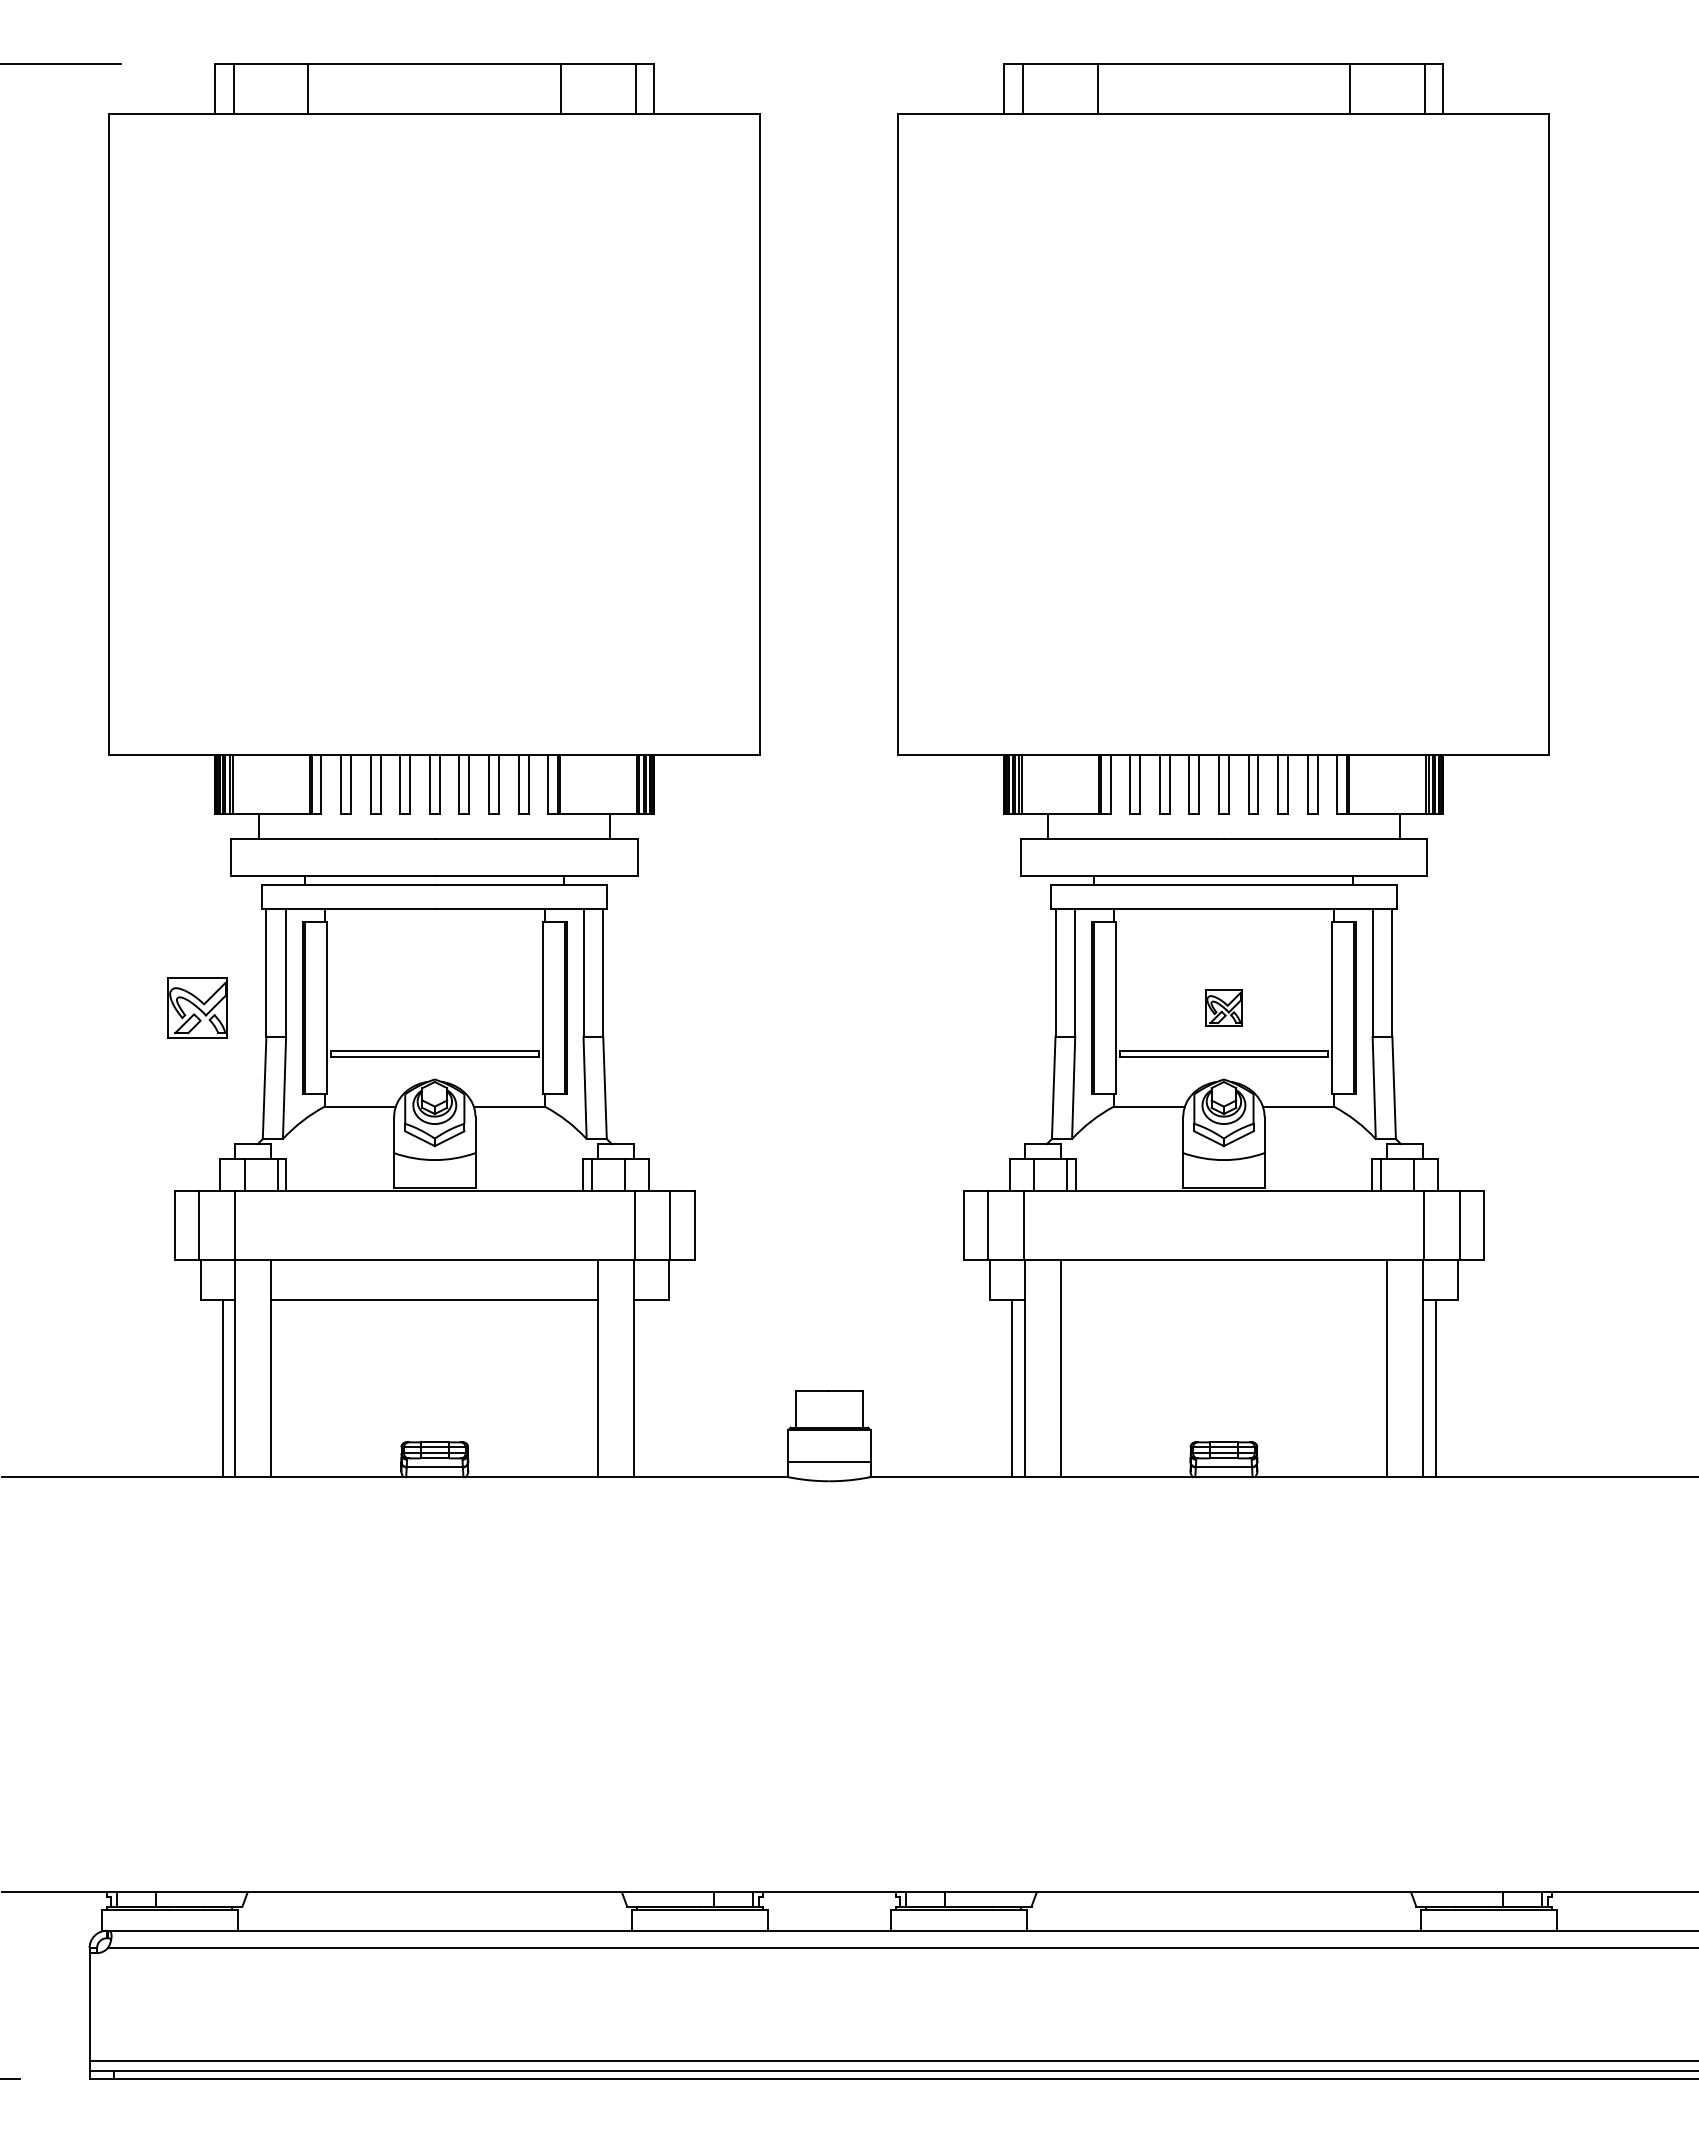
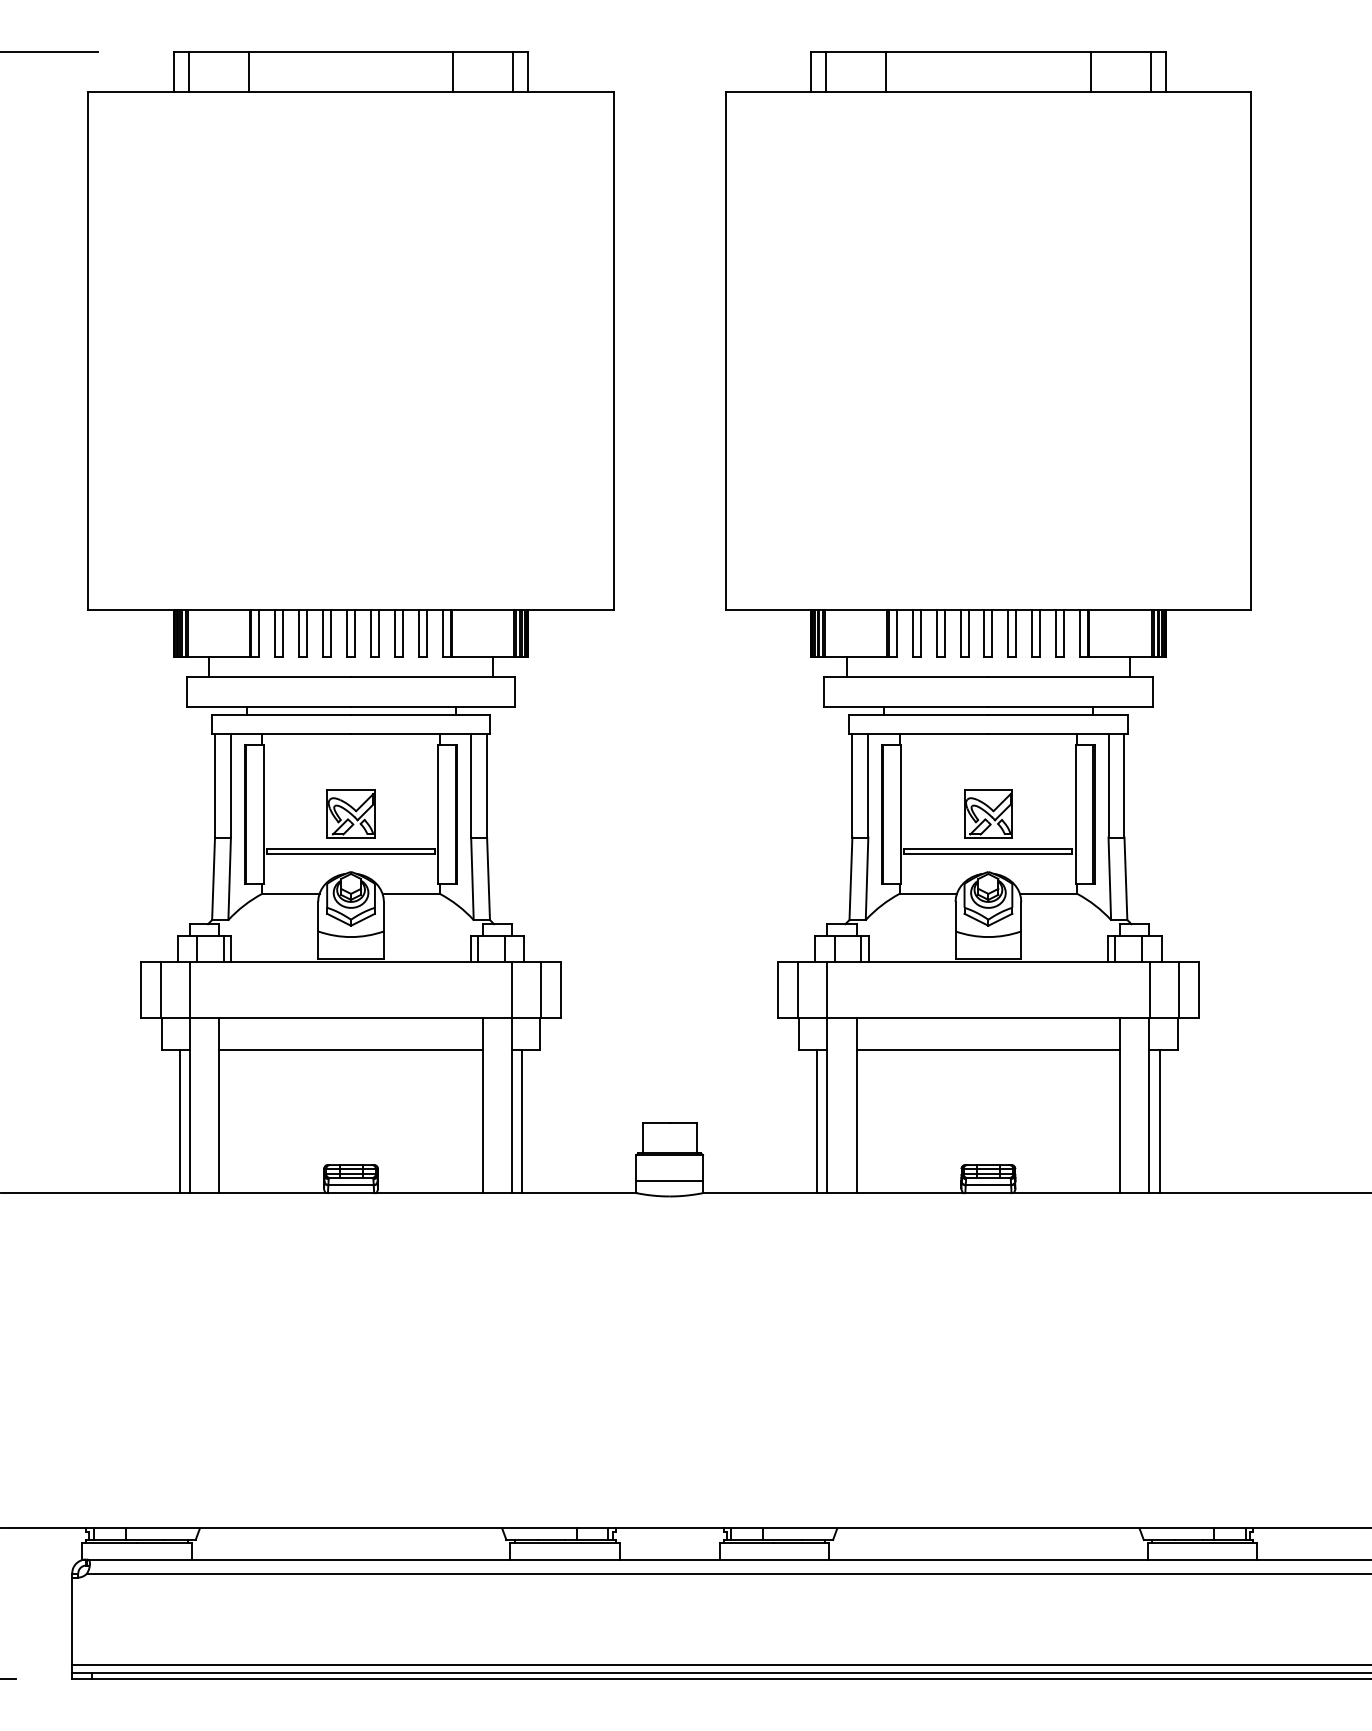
part: (197, 1007) -> (350, 813), moved
part: (1223, 1007) -> (988, 813), size x1.67
line: (1223, 1299) -> (988, 1049), added
line: (646, 1388) -> (522, 1121), added

